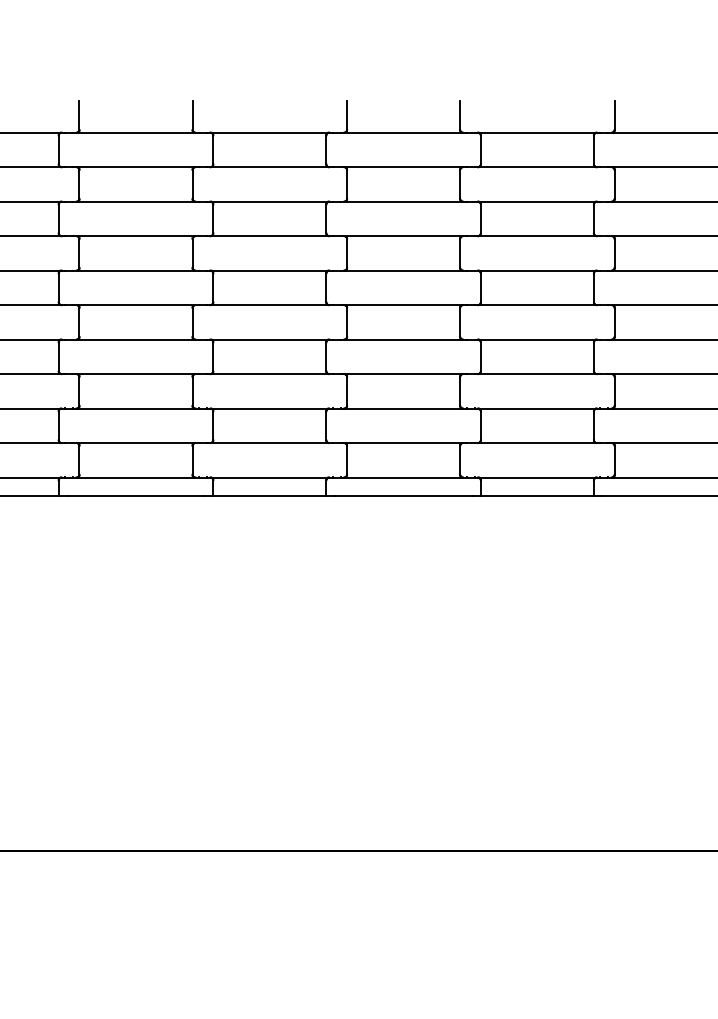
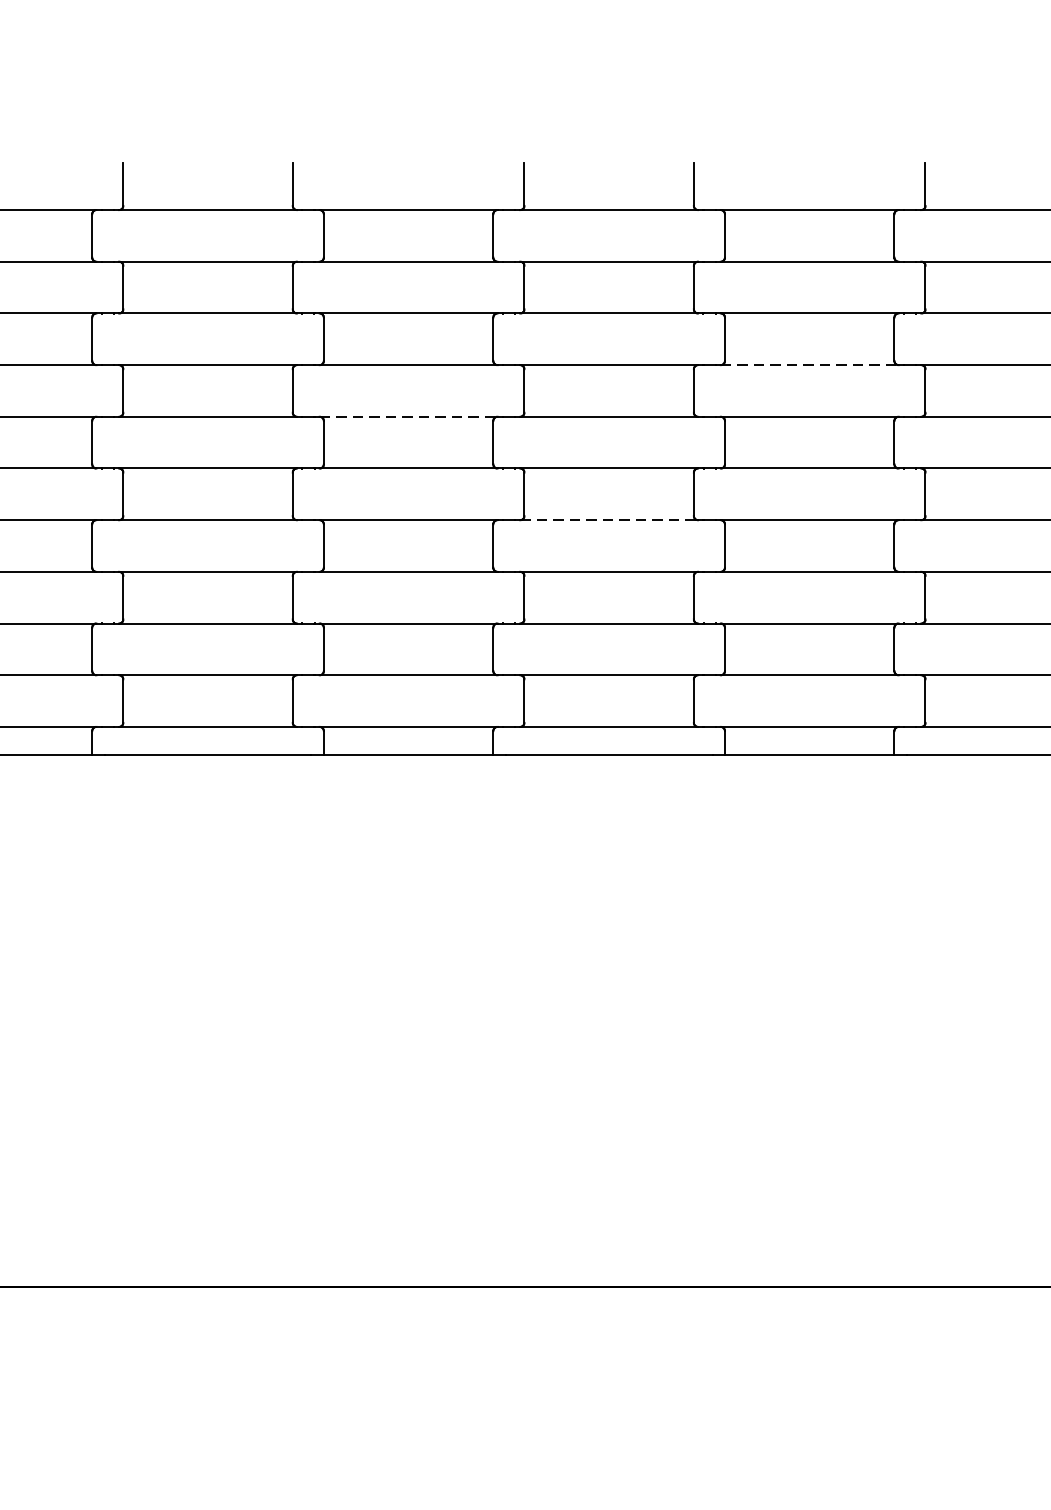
line: (537, 236) -> (809, 365), solid -> dashed
line: (270, 270) -> (409, 416), solid -> dashed
line: (404, 339) -> (610, 520), solid -> dashed

